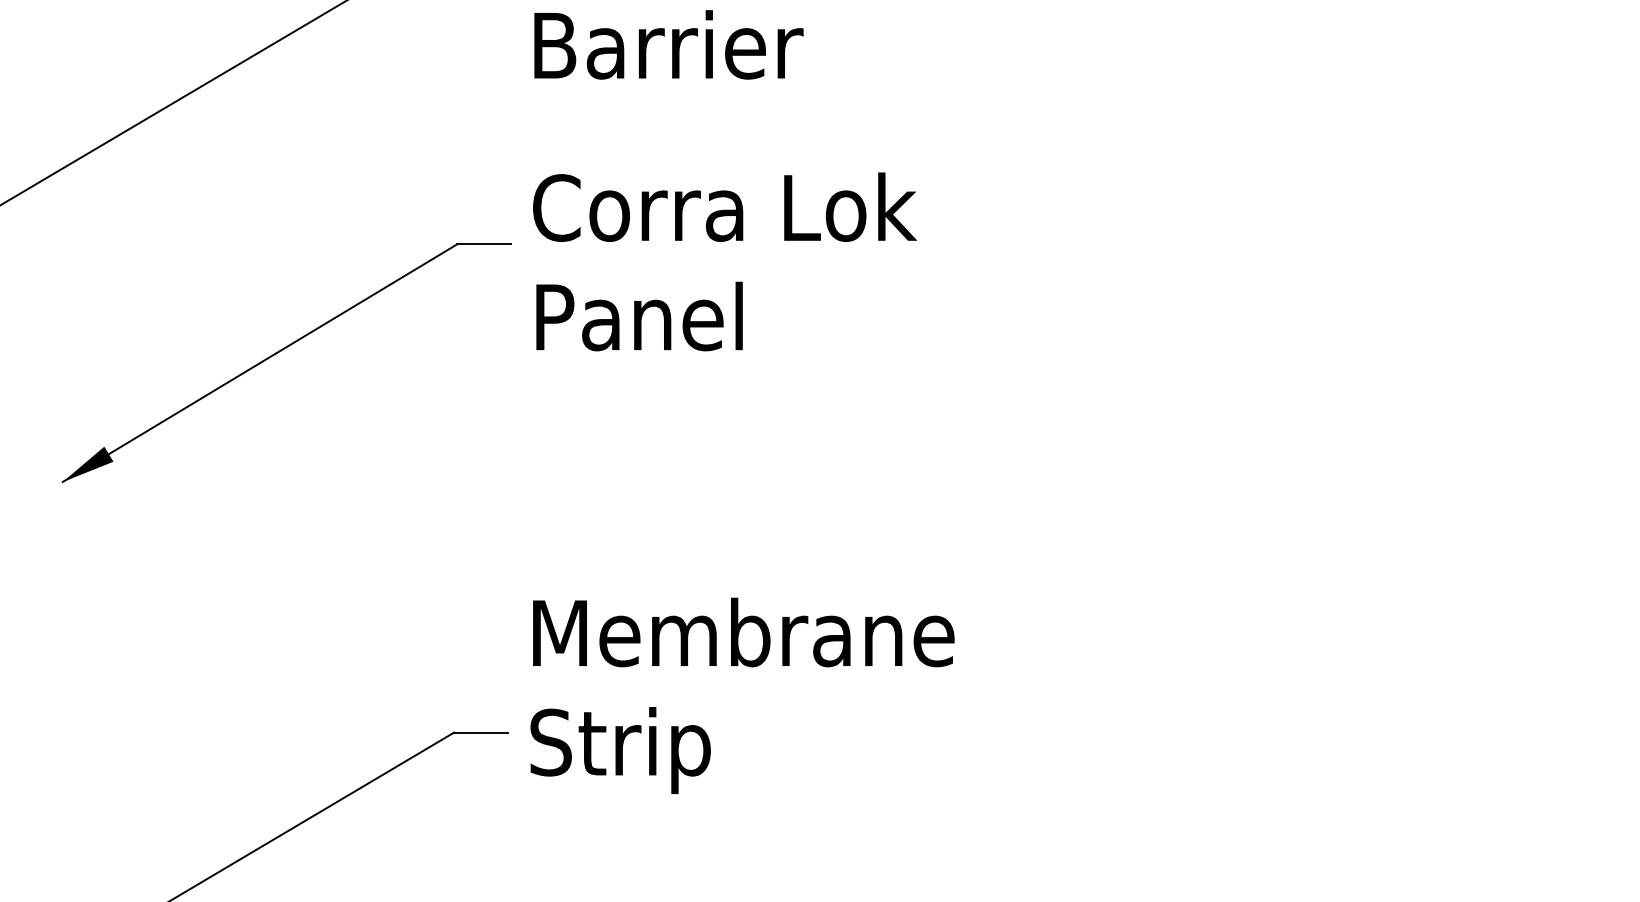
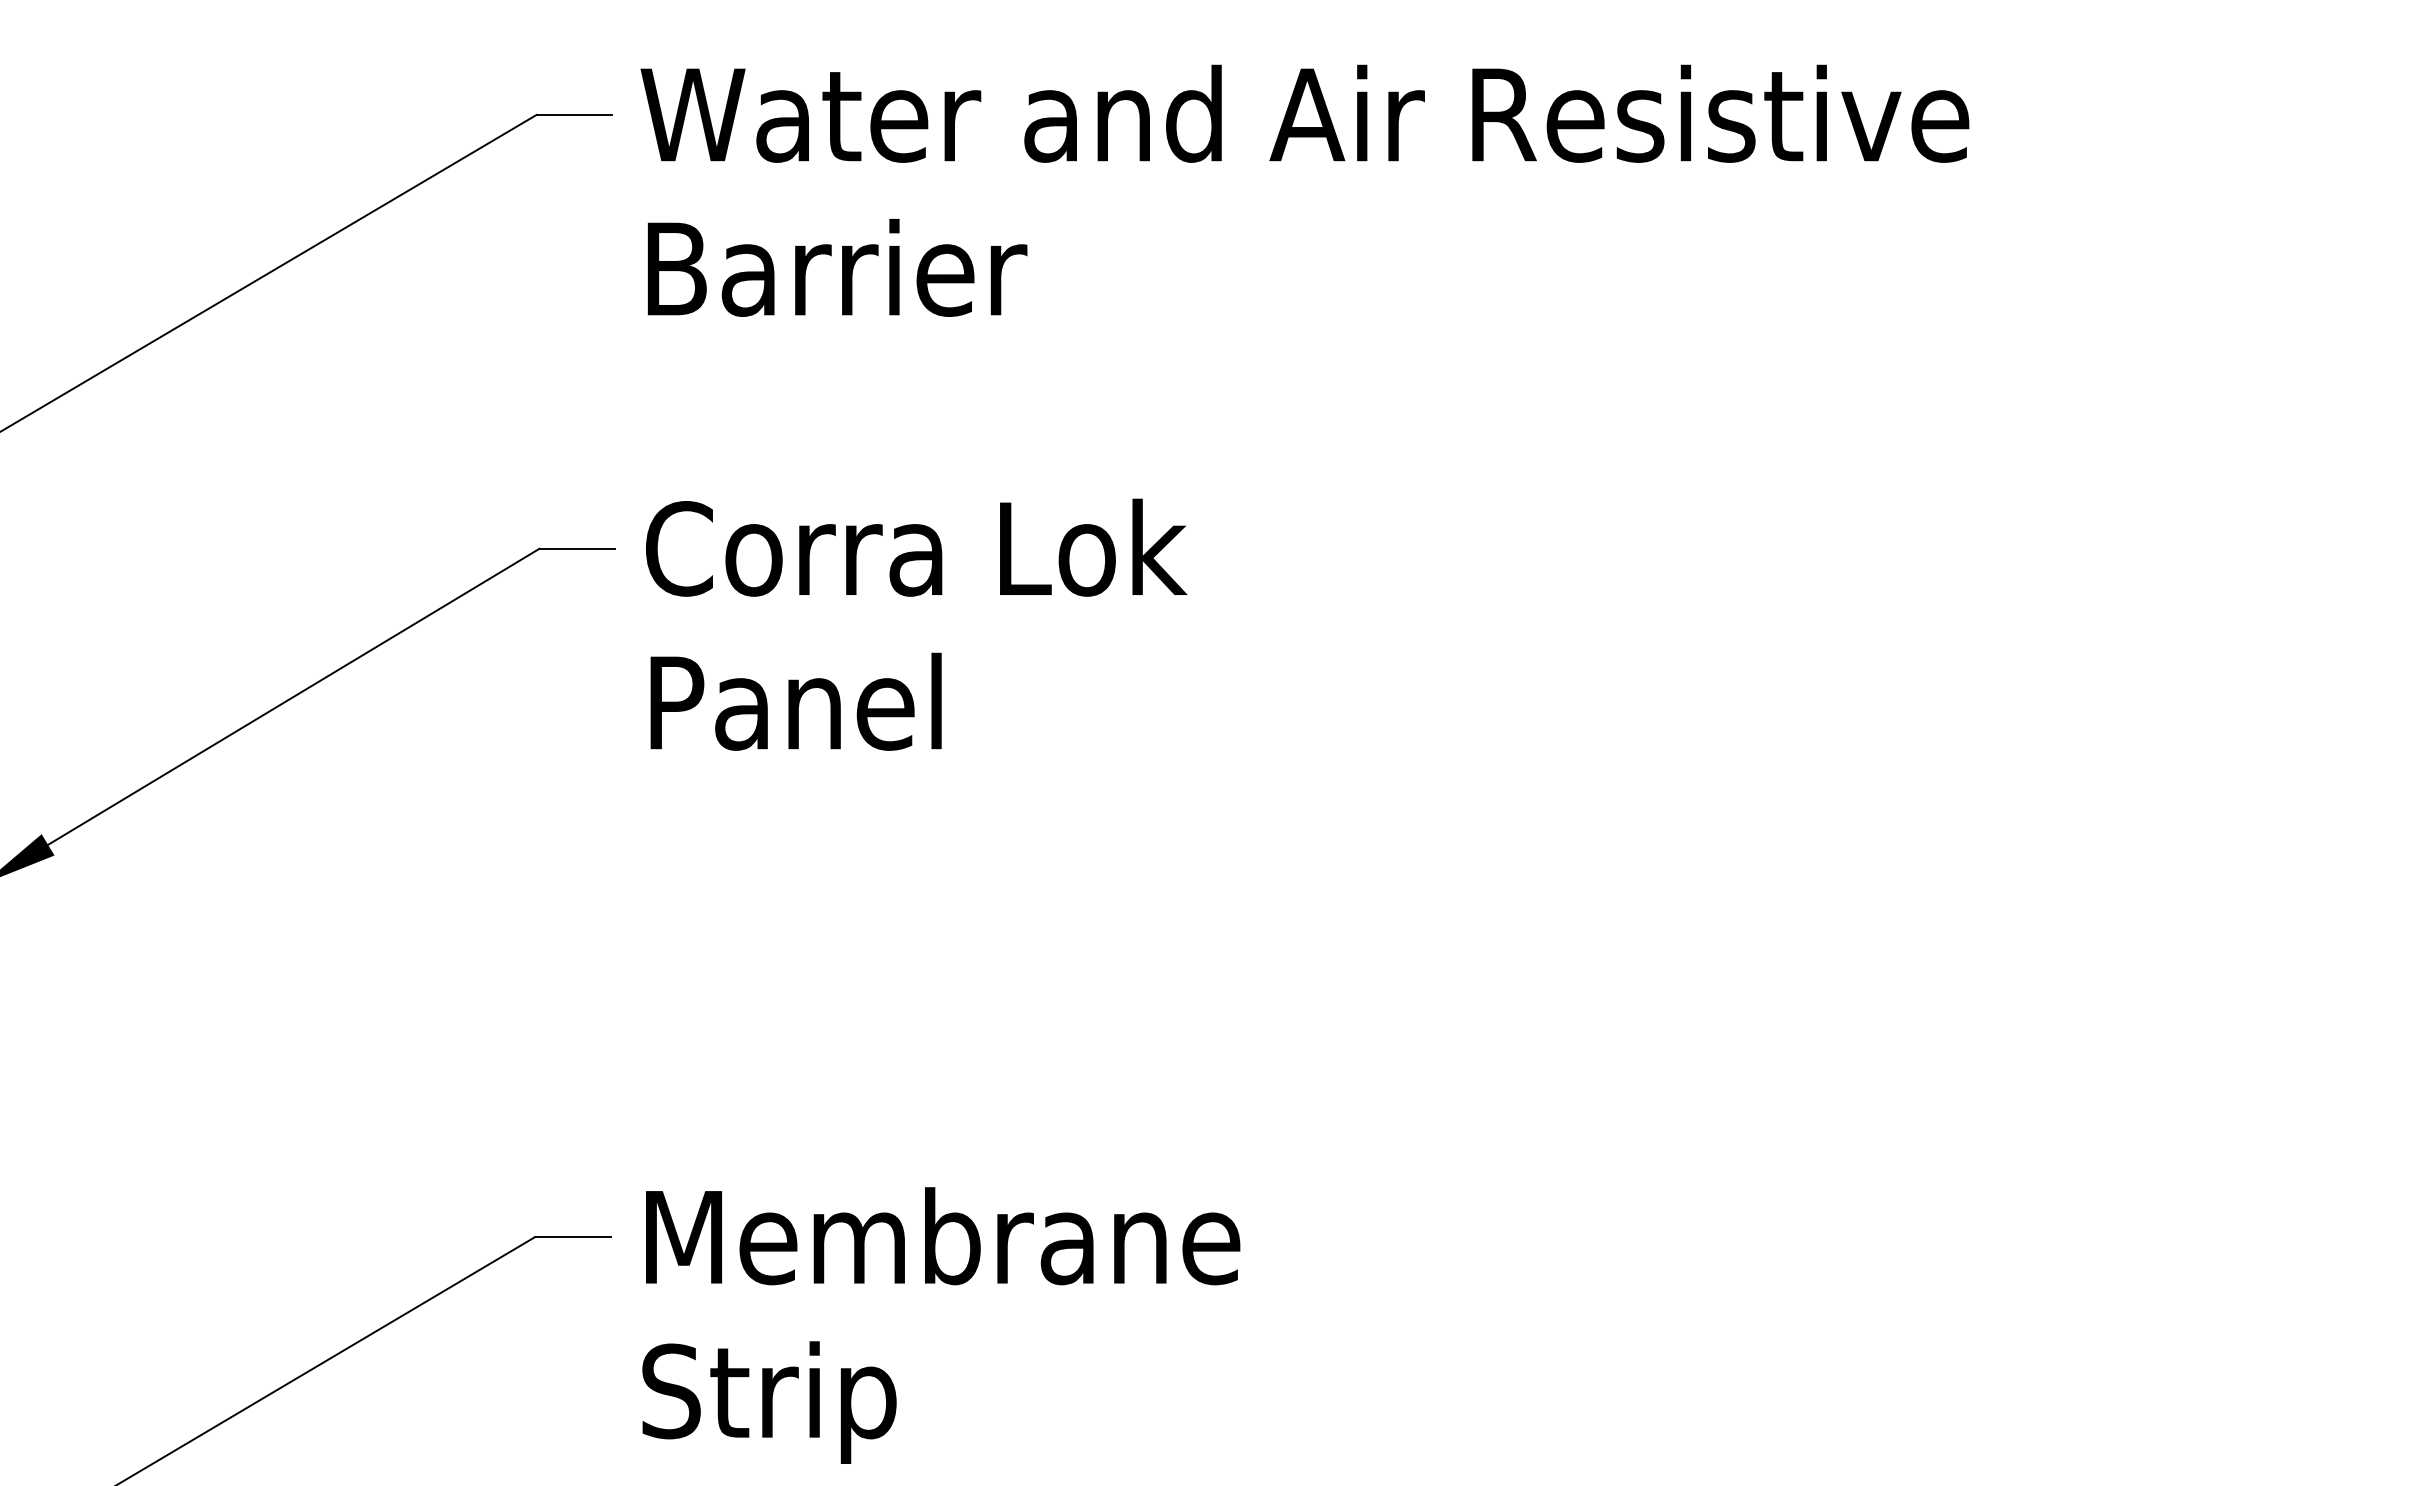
text: (724, 261) -> (916, 624), moved
text: (742, 695) -> (941, 1325), moved

